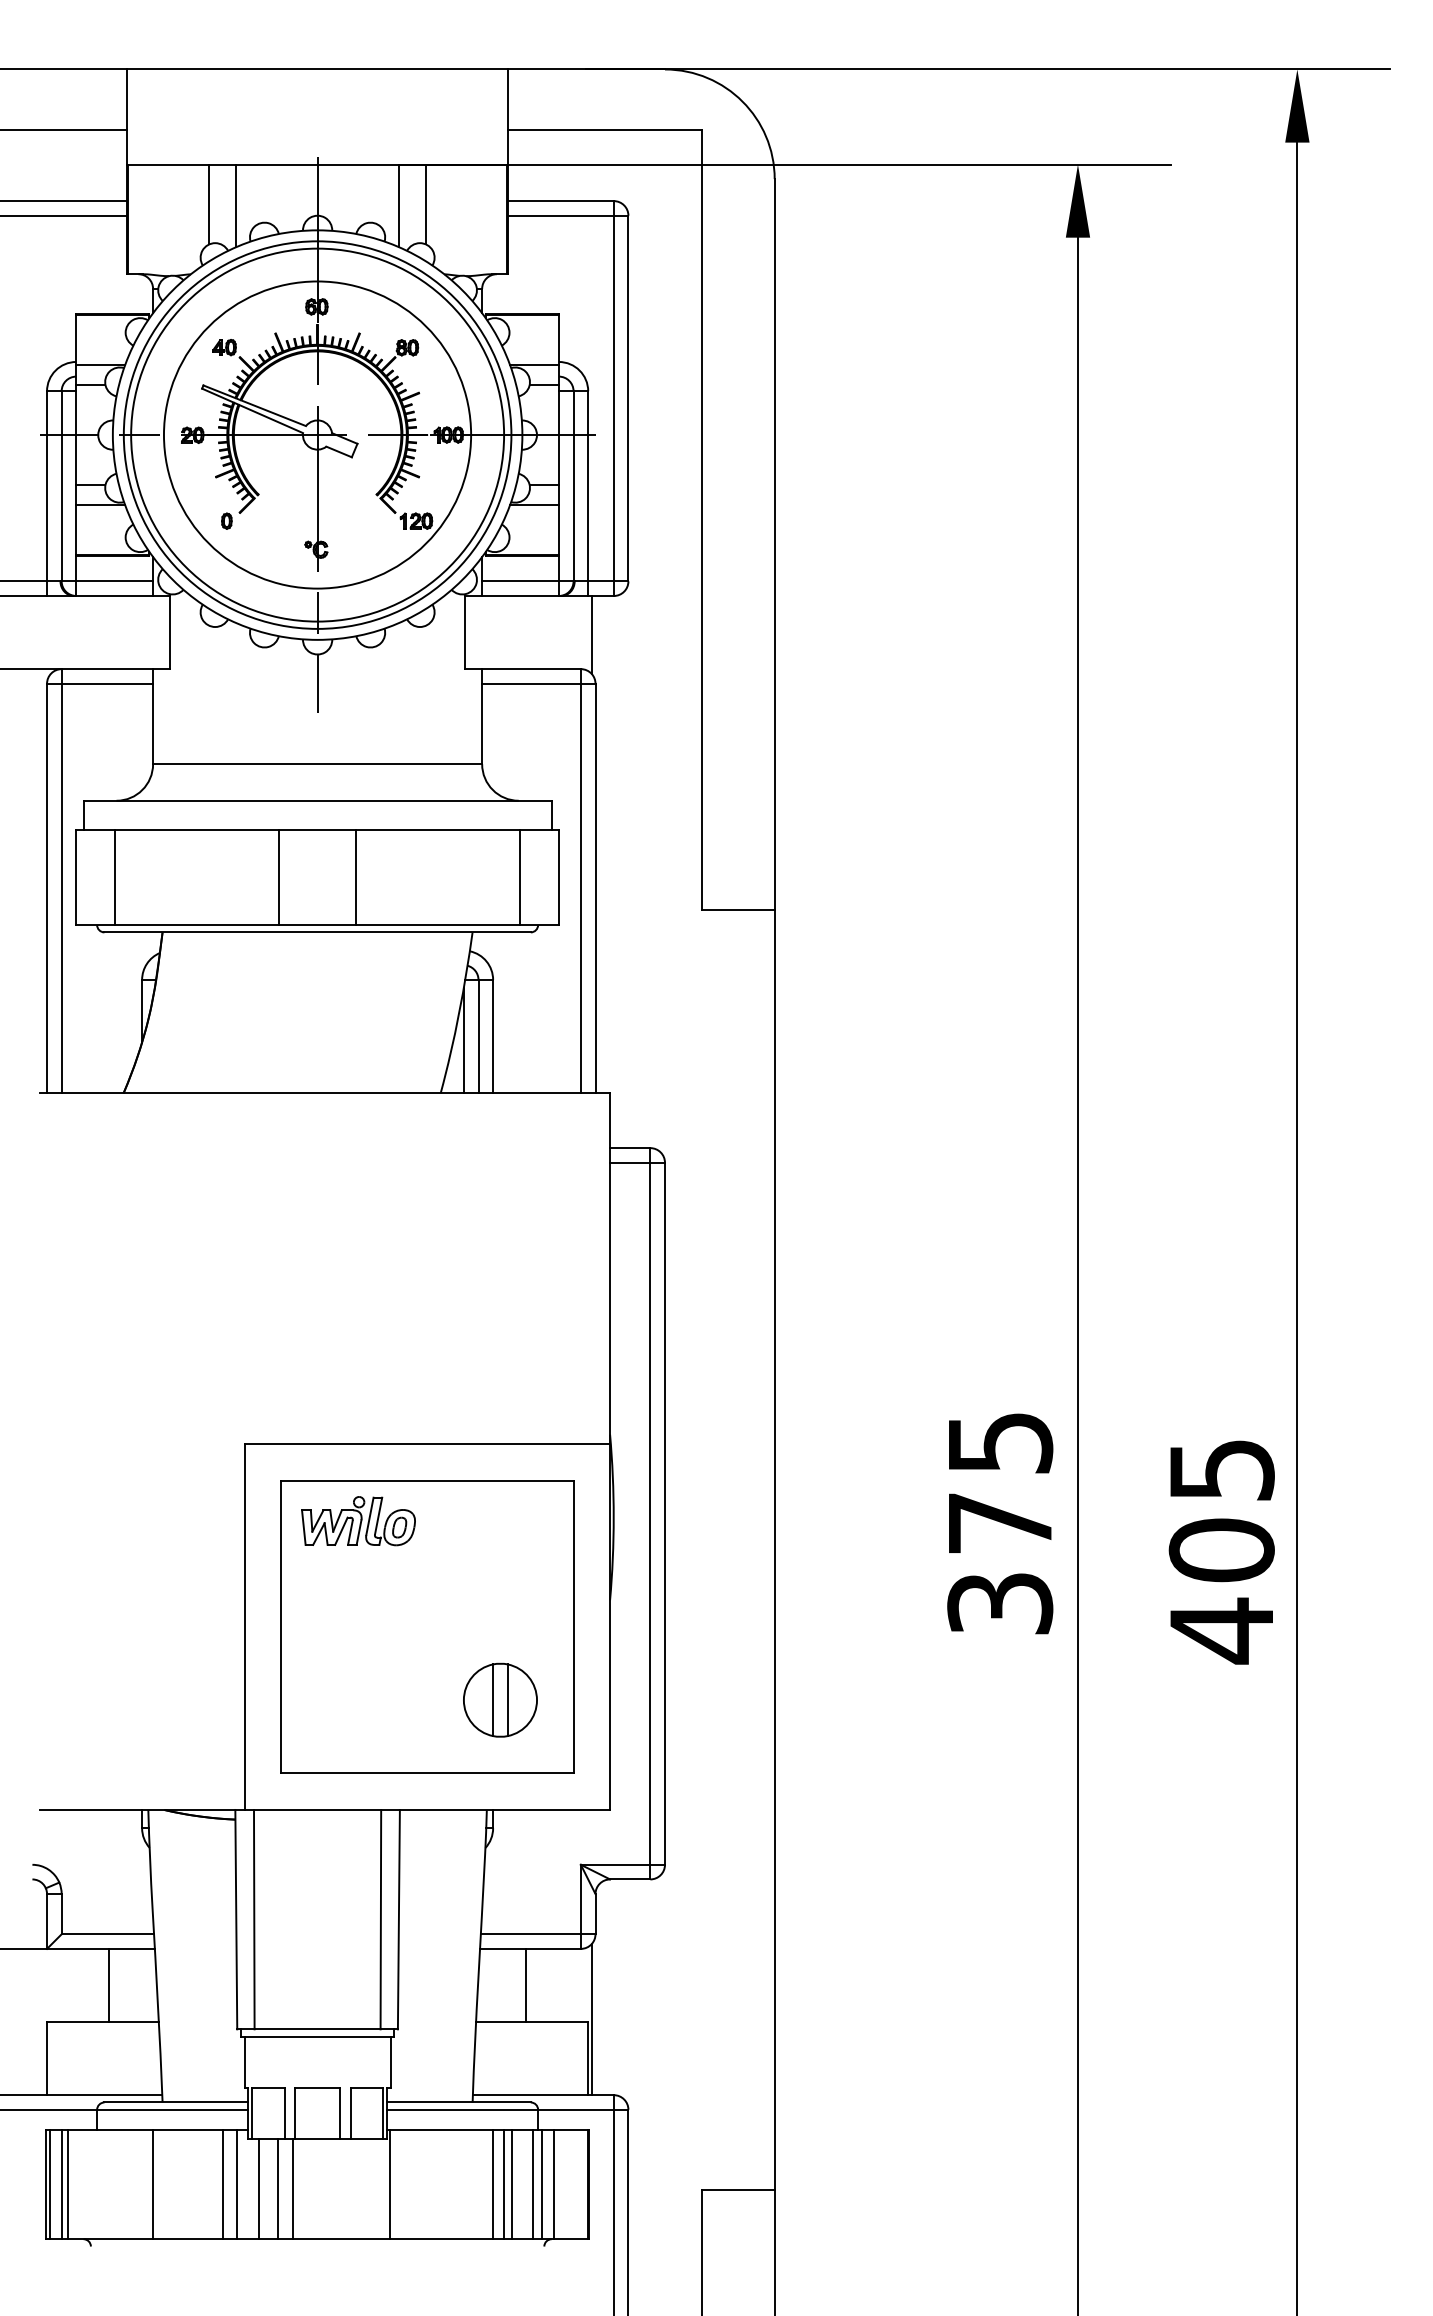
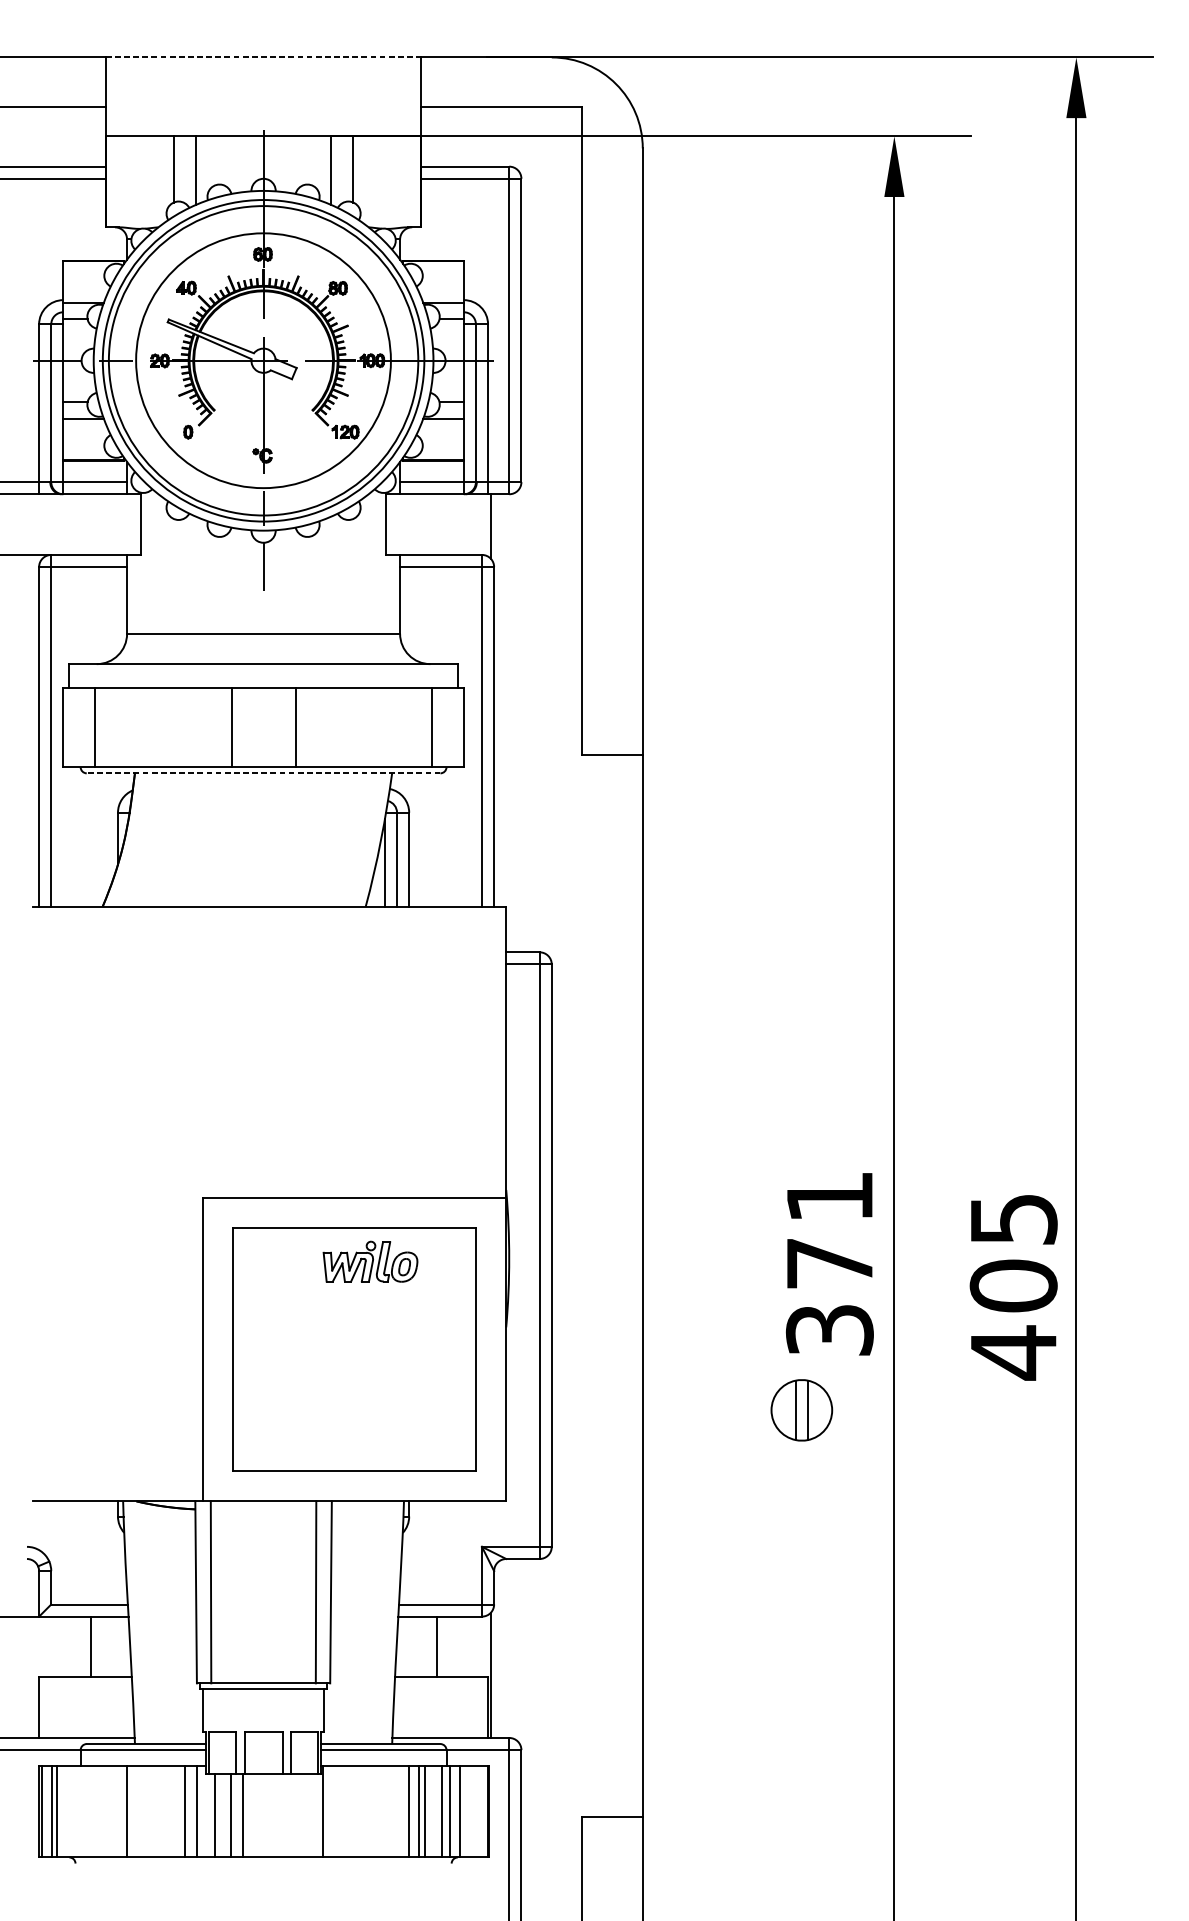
line: (318, 69) -> (264, 57), solid -> dashed
line: (317, 932) -> (263, 773), solid -> dashed
text: (1001, 1443) -> (830, 1197), 375 -> 371
part: (358, 1521) -> (370, 1262), moved
part: (500, 1699) -> (801, 1409), moved

